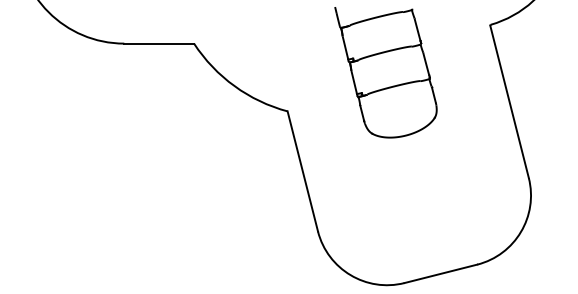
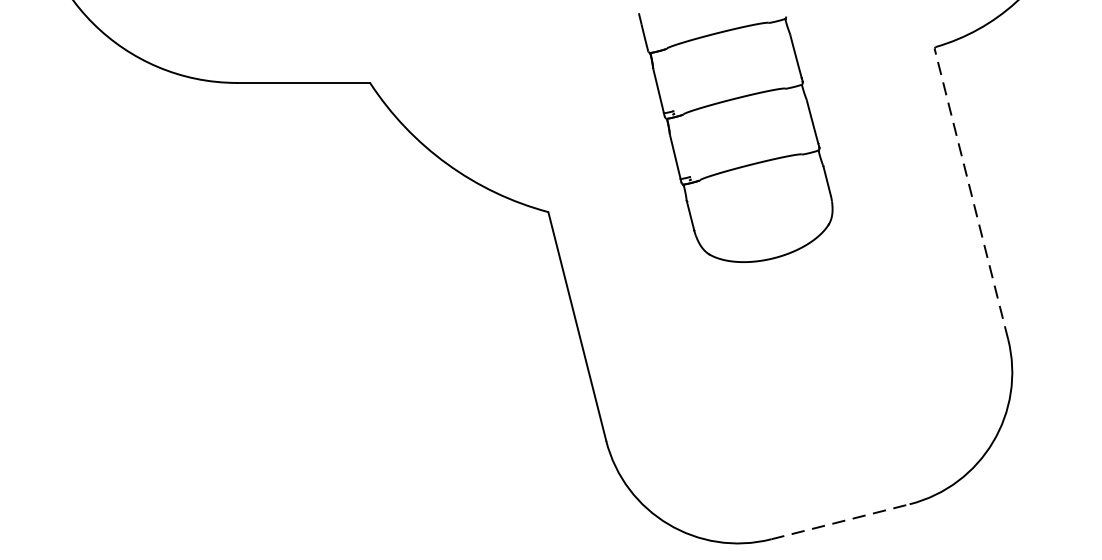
line: (509, 101) -> (971, 193), solid -> dashed
line: (441, 273) -> (841, 521), solid -> dashed

